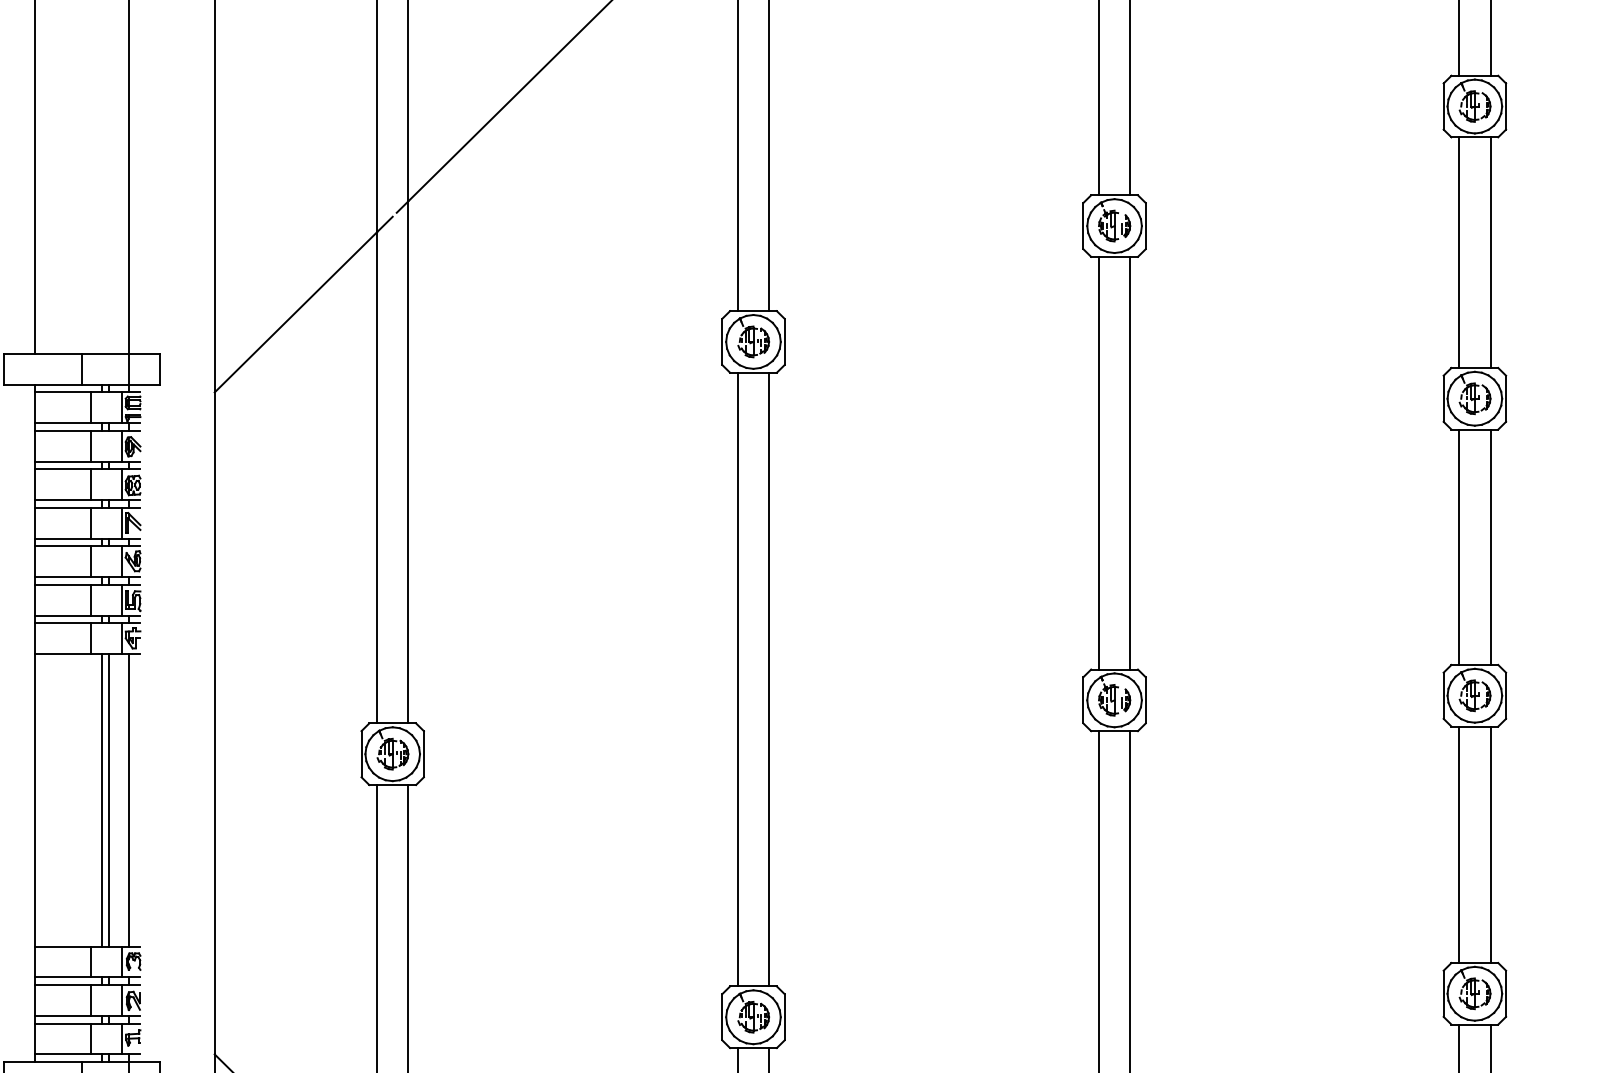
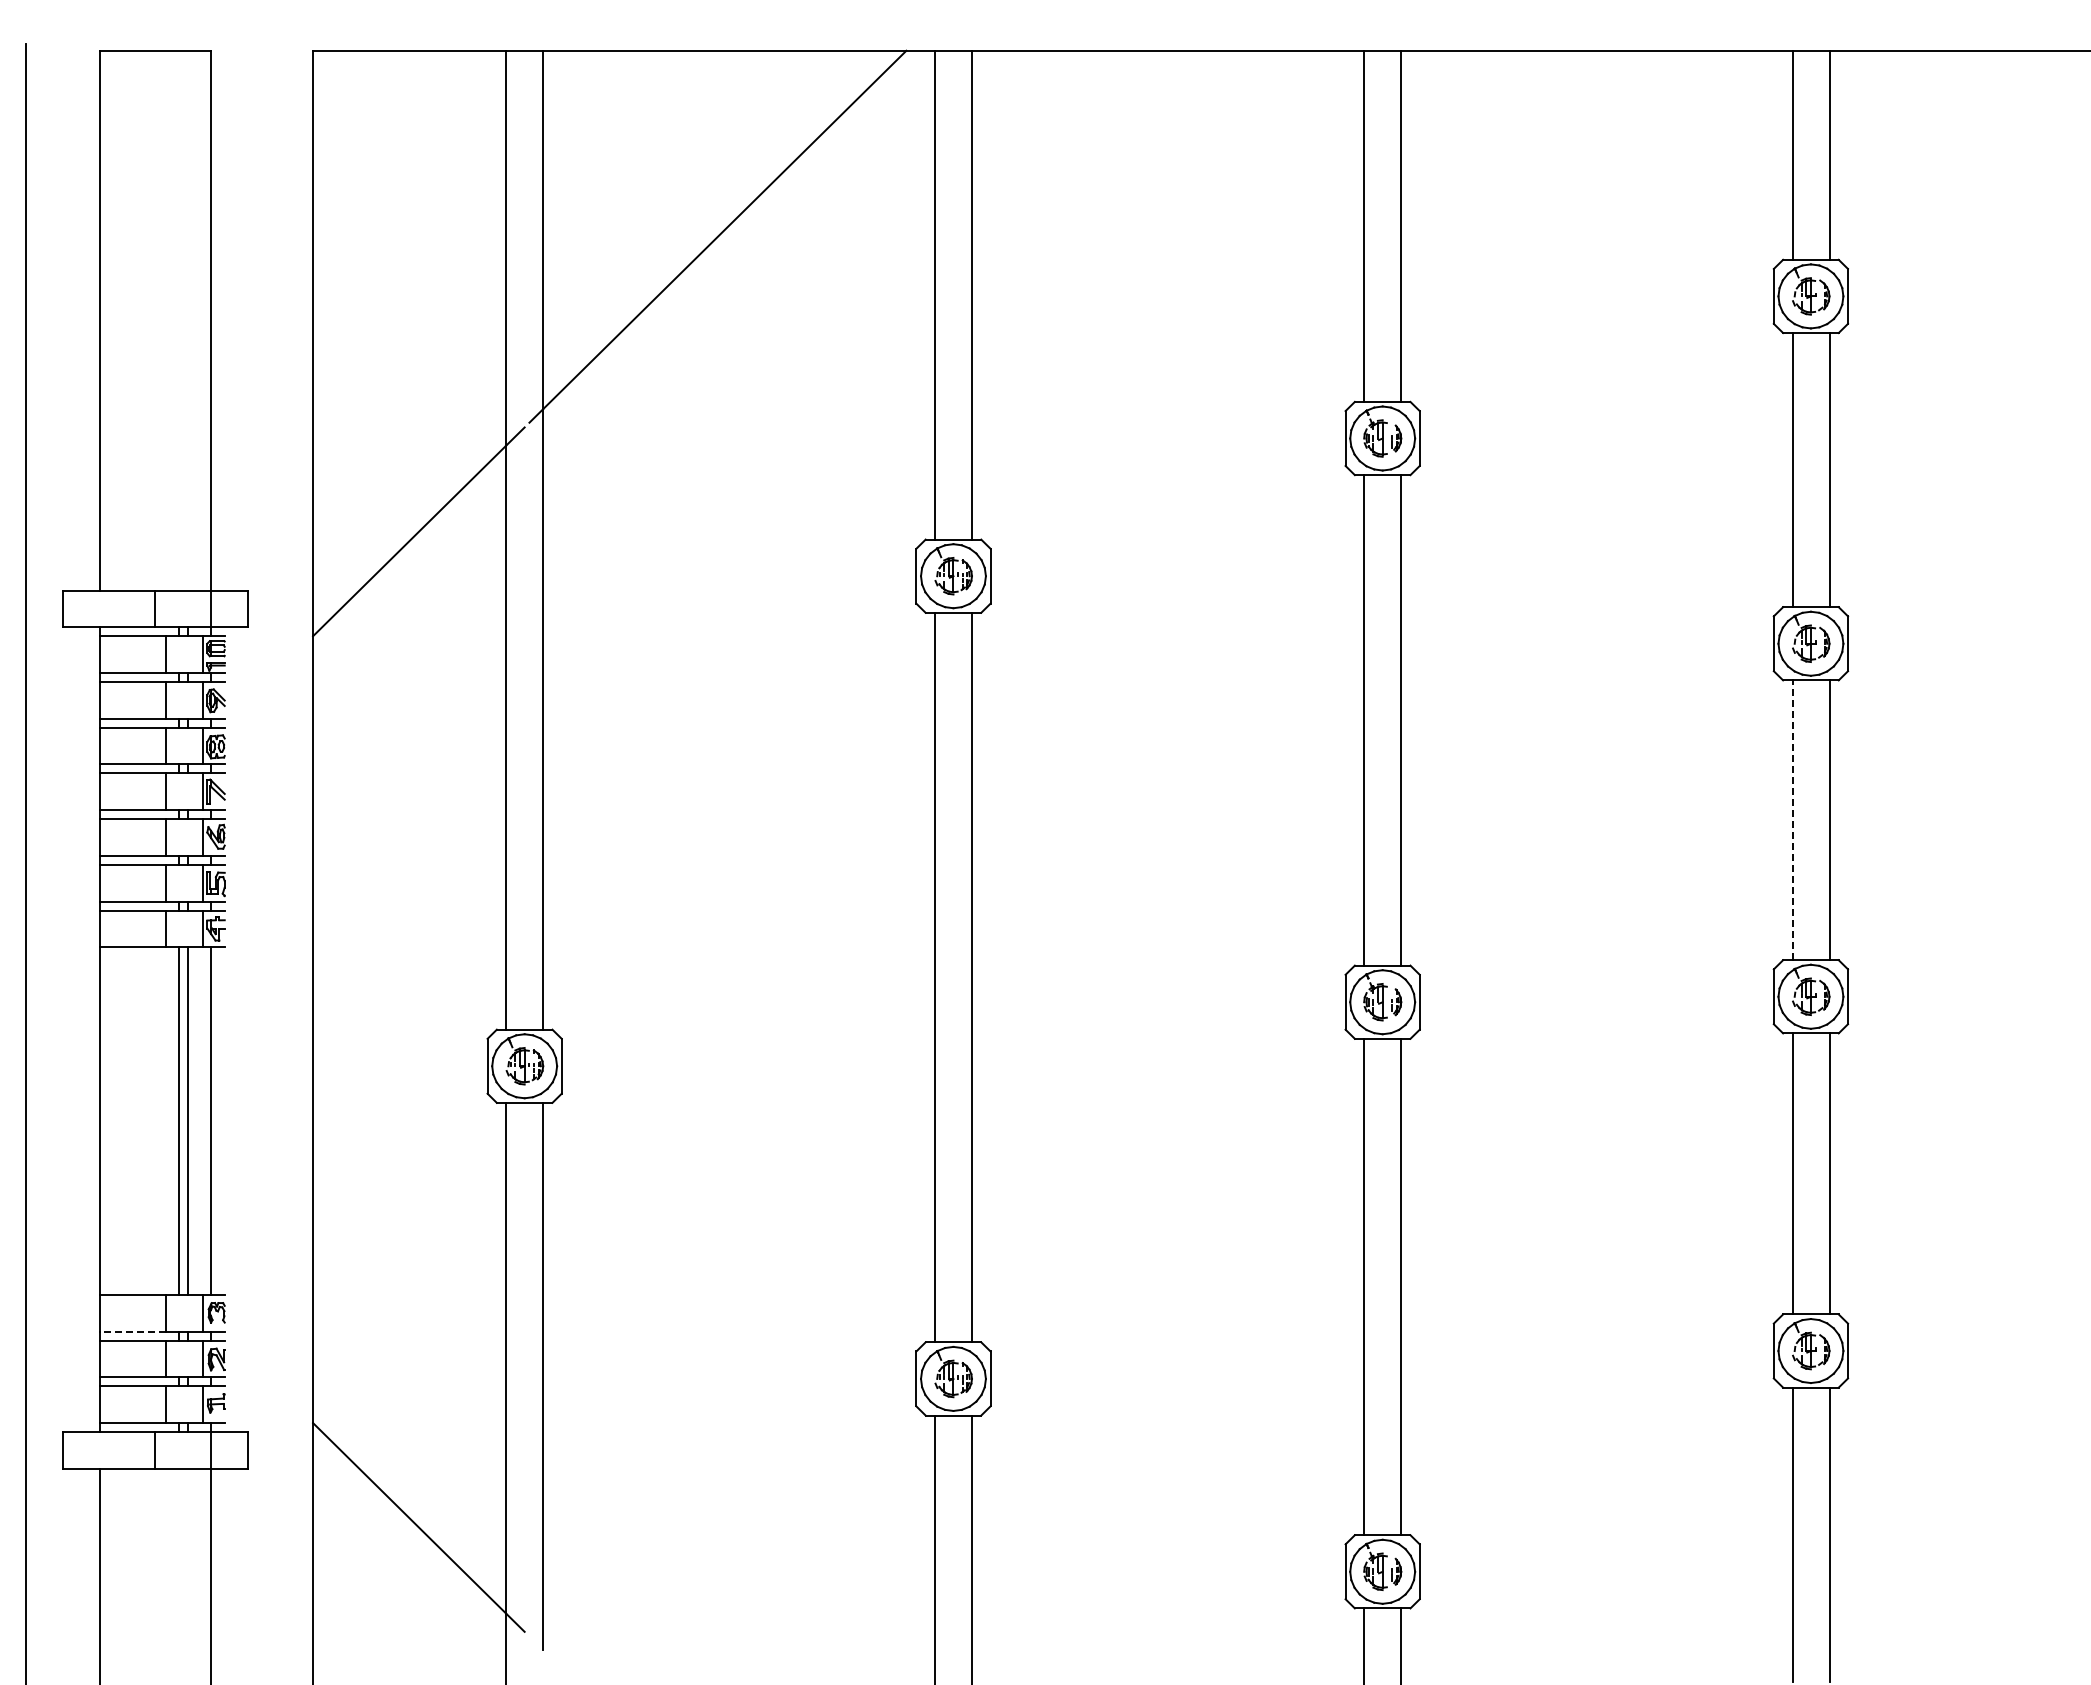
line: (1459, 547) -> (1792, 820), solid -> dashed
line: (62, 977) -> (132, 1331), solid -> dashed

